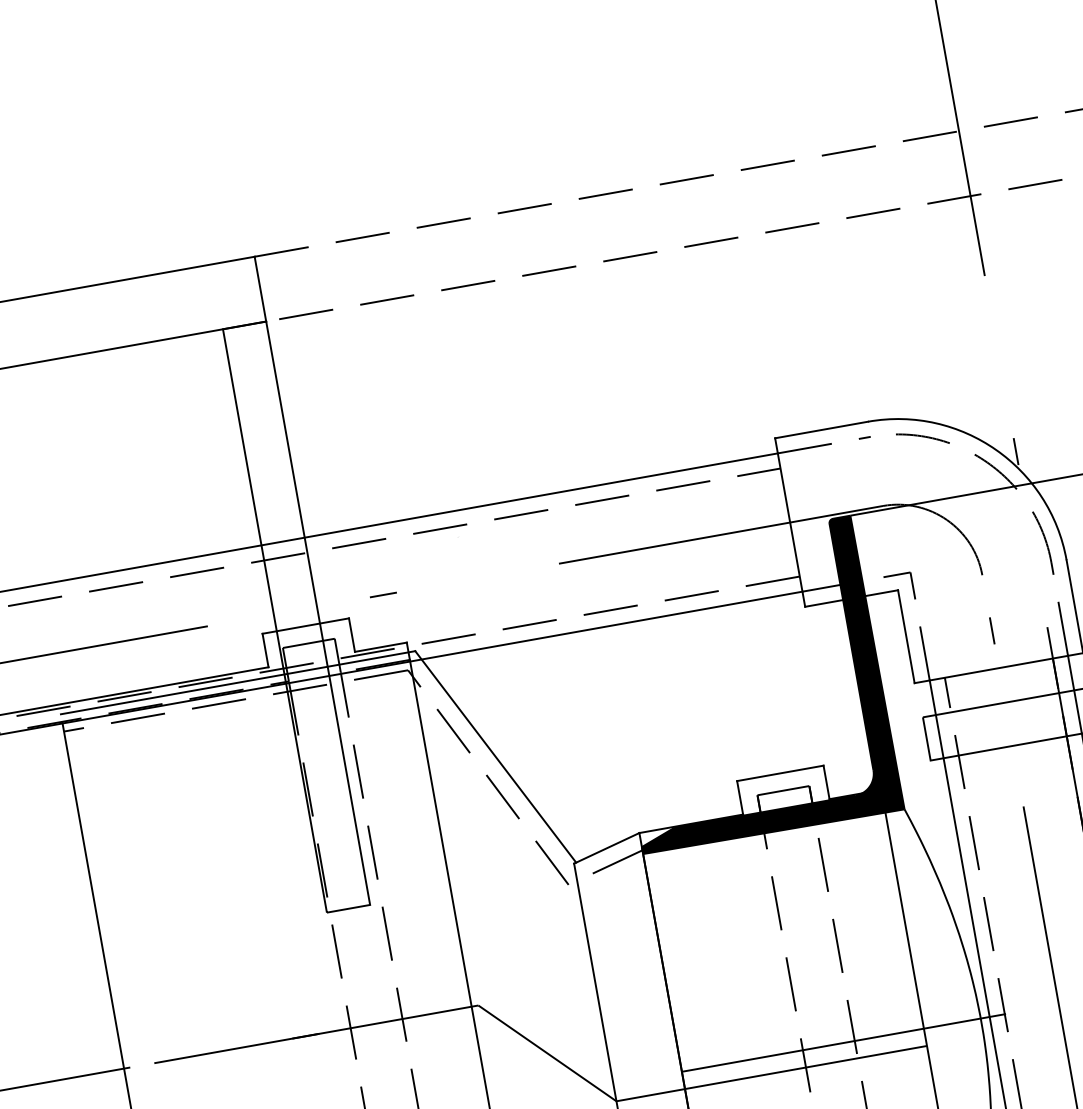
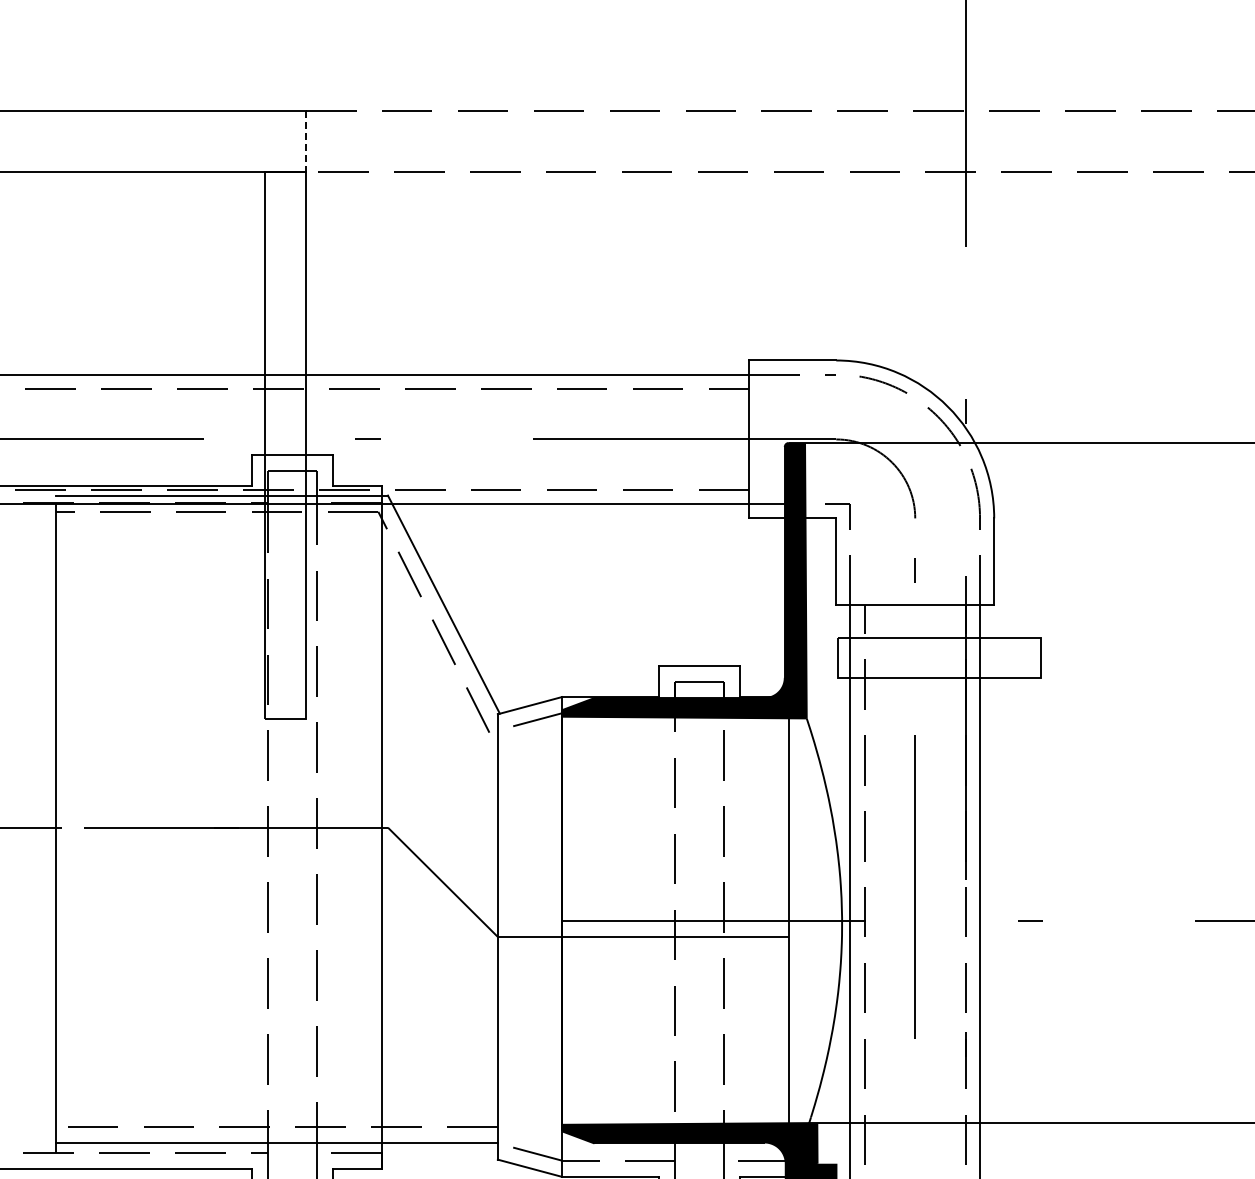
line: (260, 289) -> (305, 142), solid -> dashed

